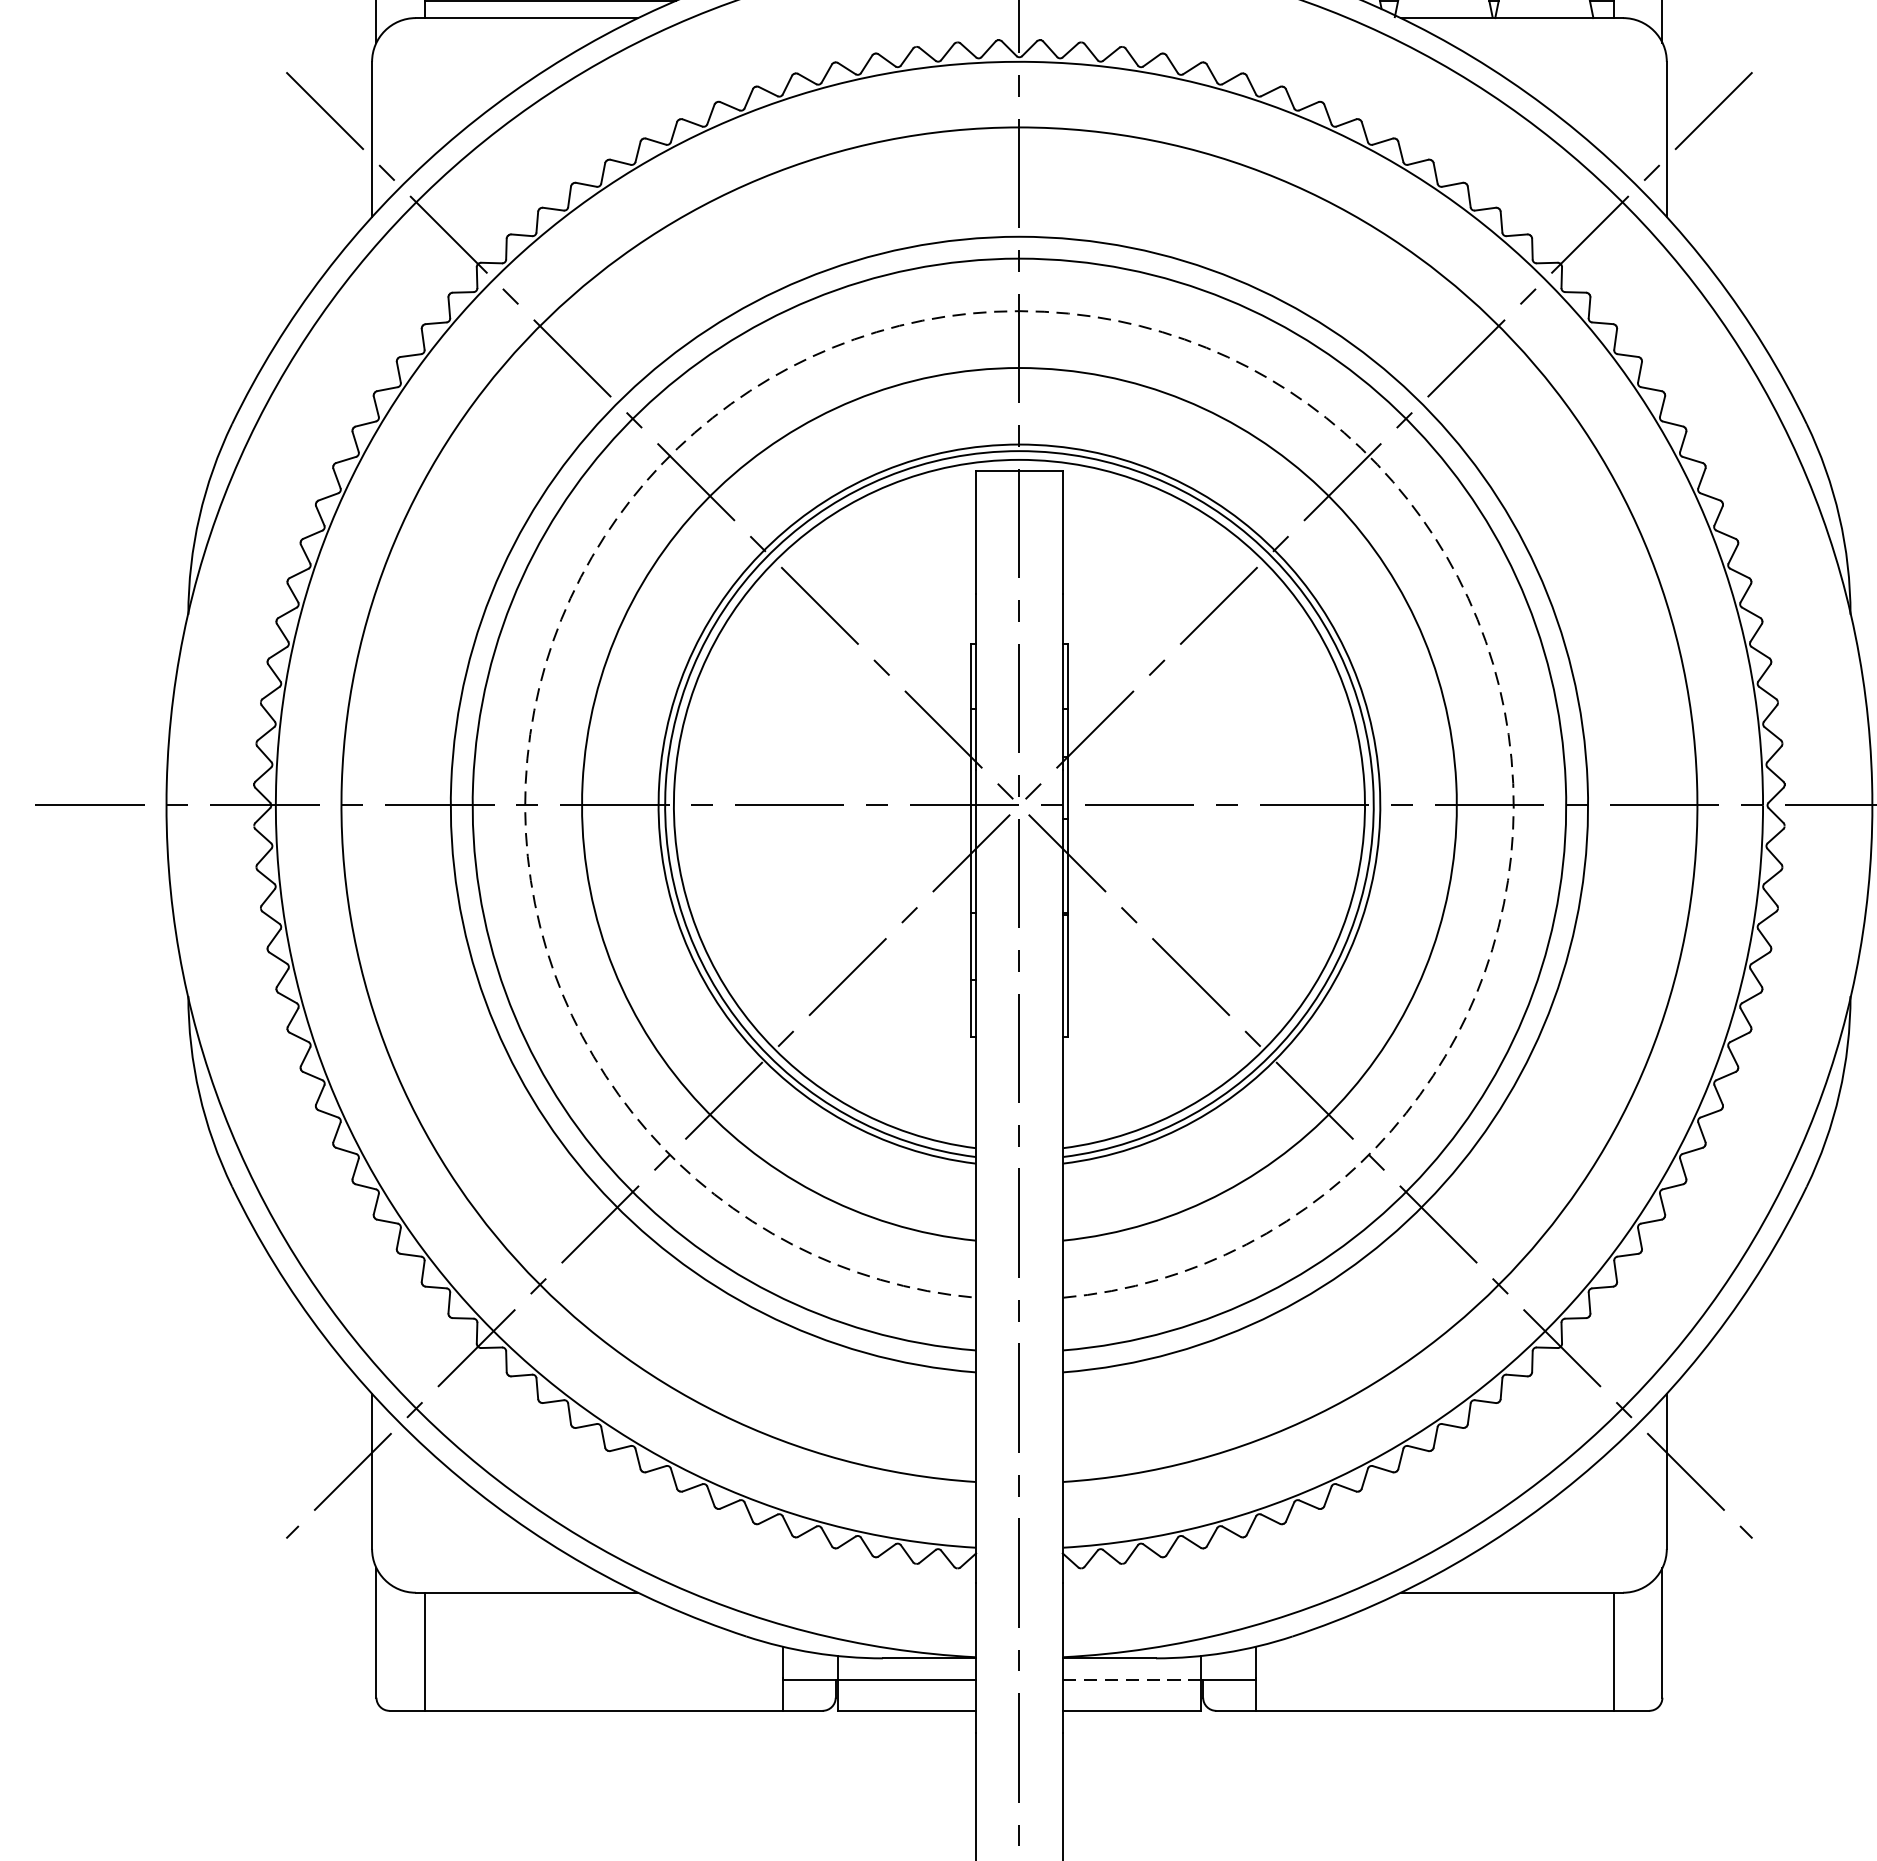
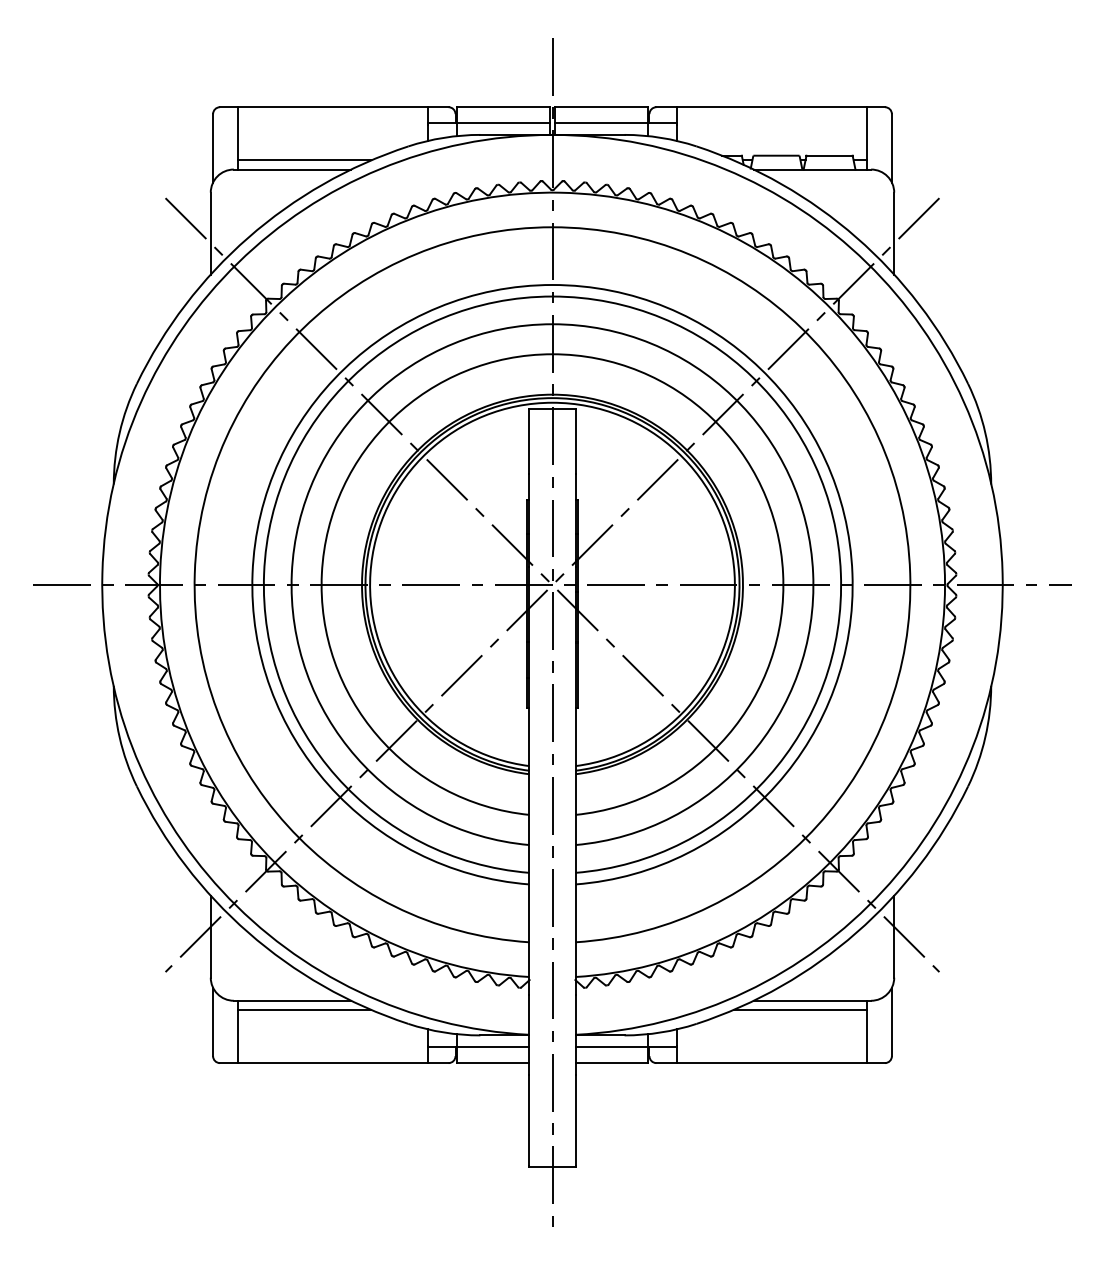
arc: (1019, 311) -> (552, 324), dashed -> solid
line: (549, 1609) -> (304, 1009), added
line: (1487, 1609) -> (799, 1009), added
line: (1133, 1679) -> (612, 1046), dashed -> solid

